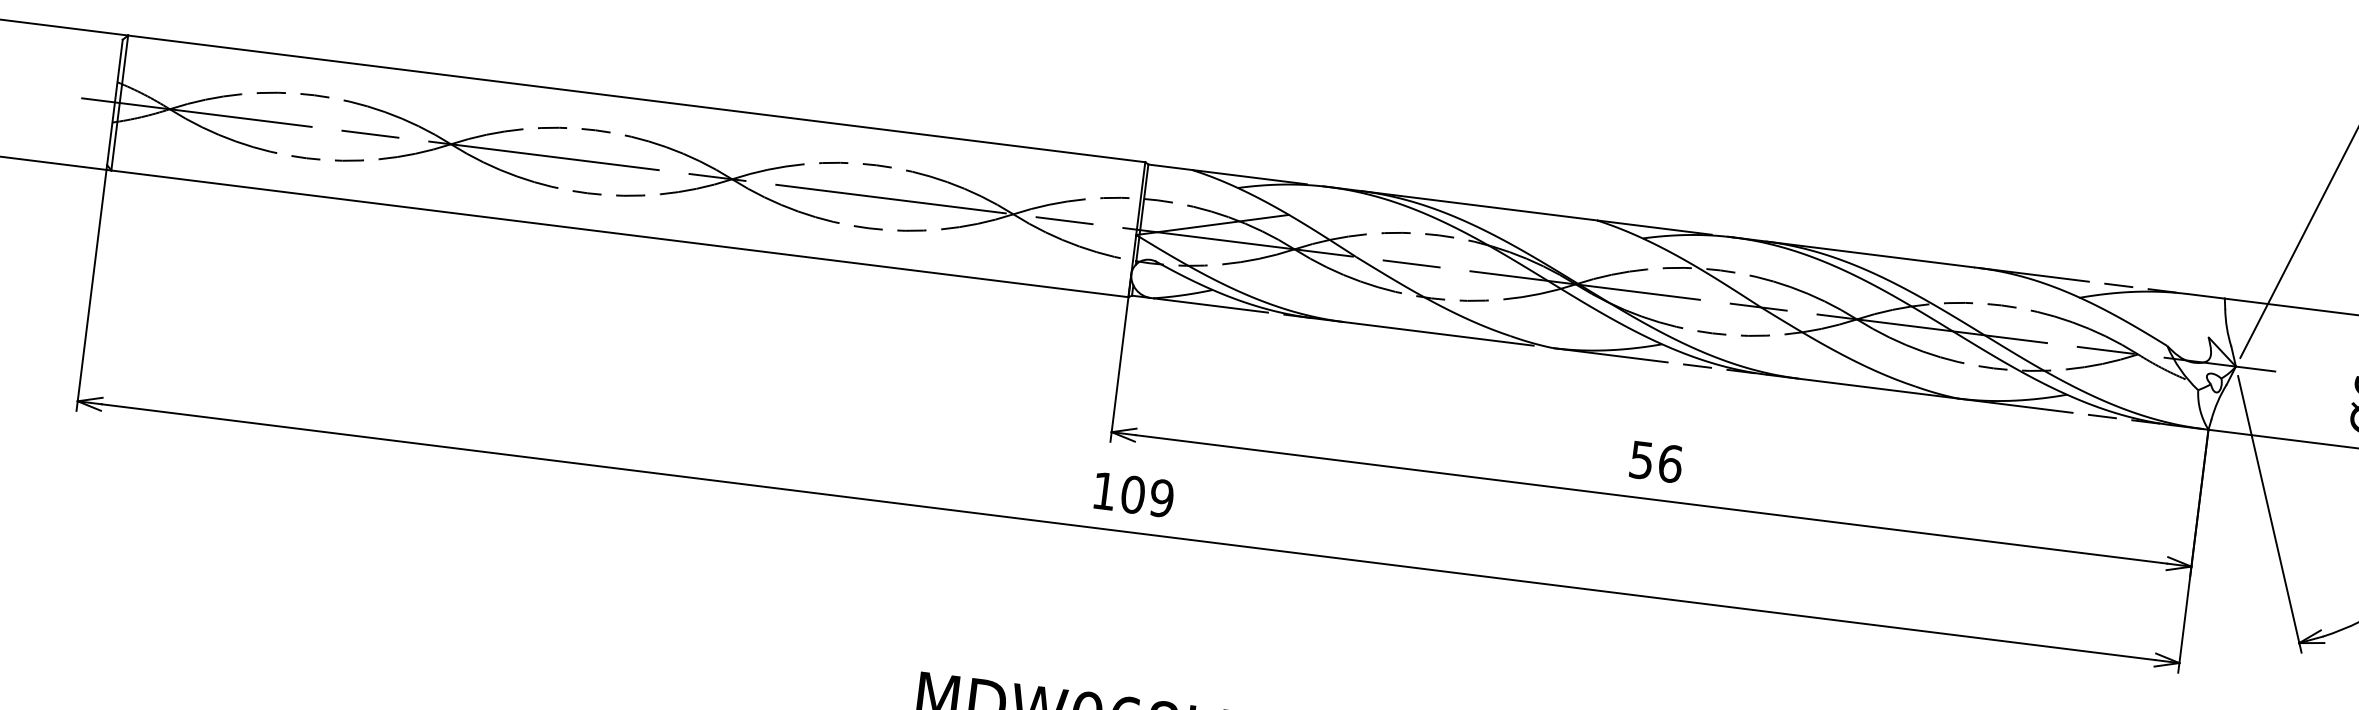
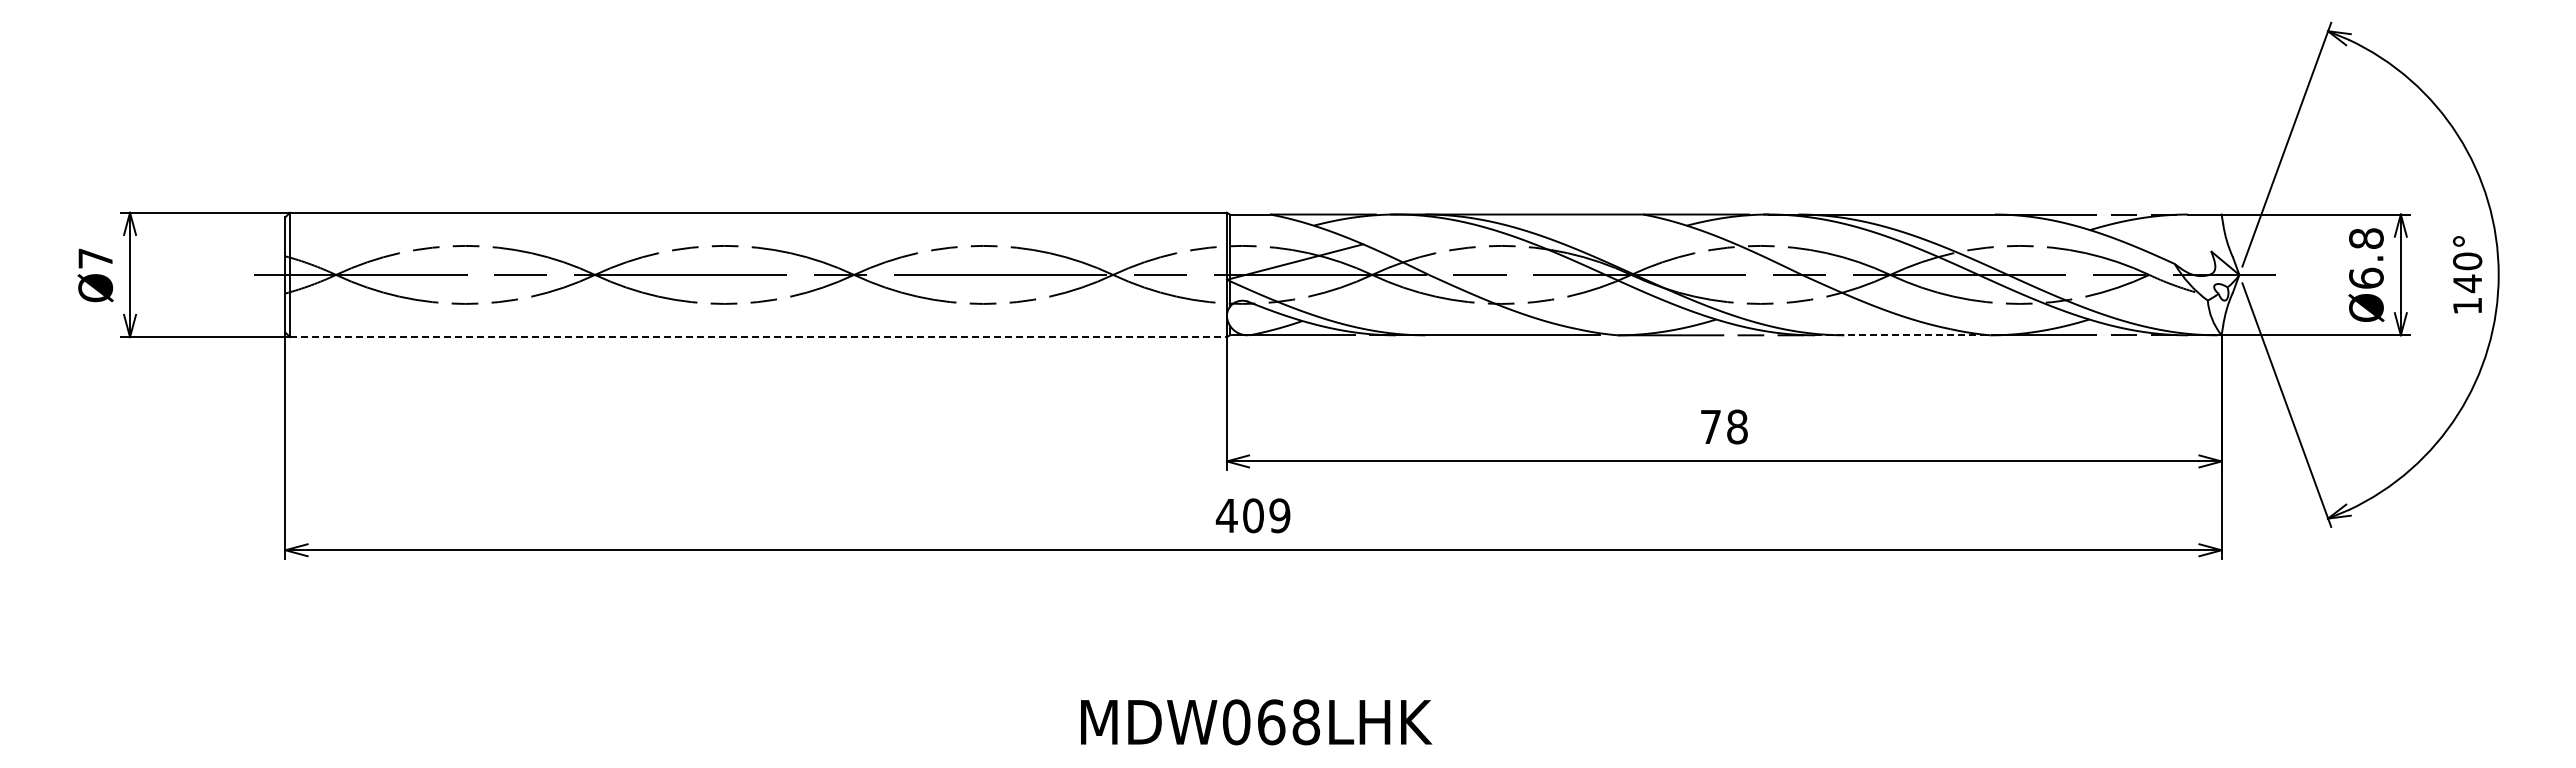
line: (619, 234) -> (758, 337), solid -> dashed
line: (1862, 386) -> (1902, 335), solid -> dashed
text: (1656, 461) -> (1724, 426), 56 -> 78
text: (1103, 490) -> (1226, 515), 109 -> 409

